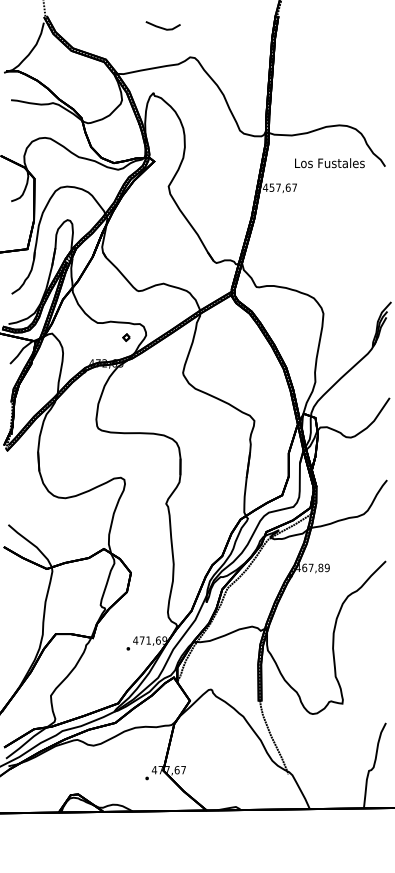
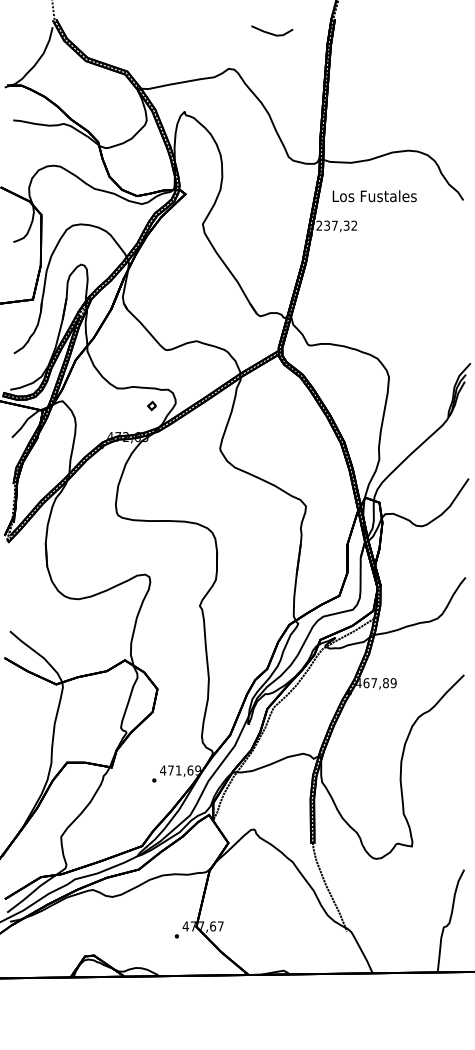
line: (161, 27) -> (270, 32), moved
text: (329, 163) -> (374, 196), moved
text: (279, 187) -> (336, 225), 457,67 -> 237,32

